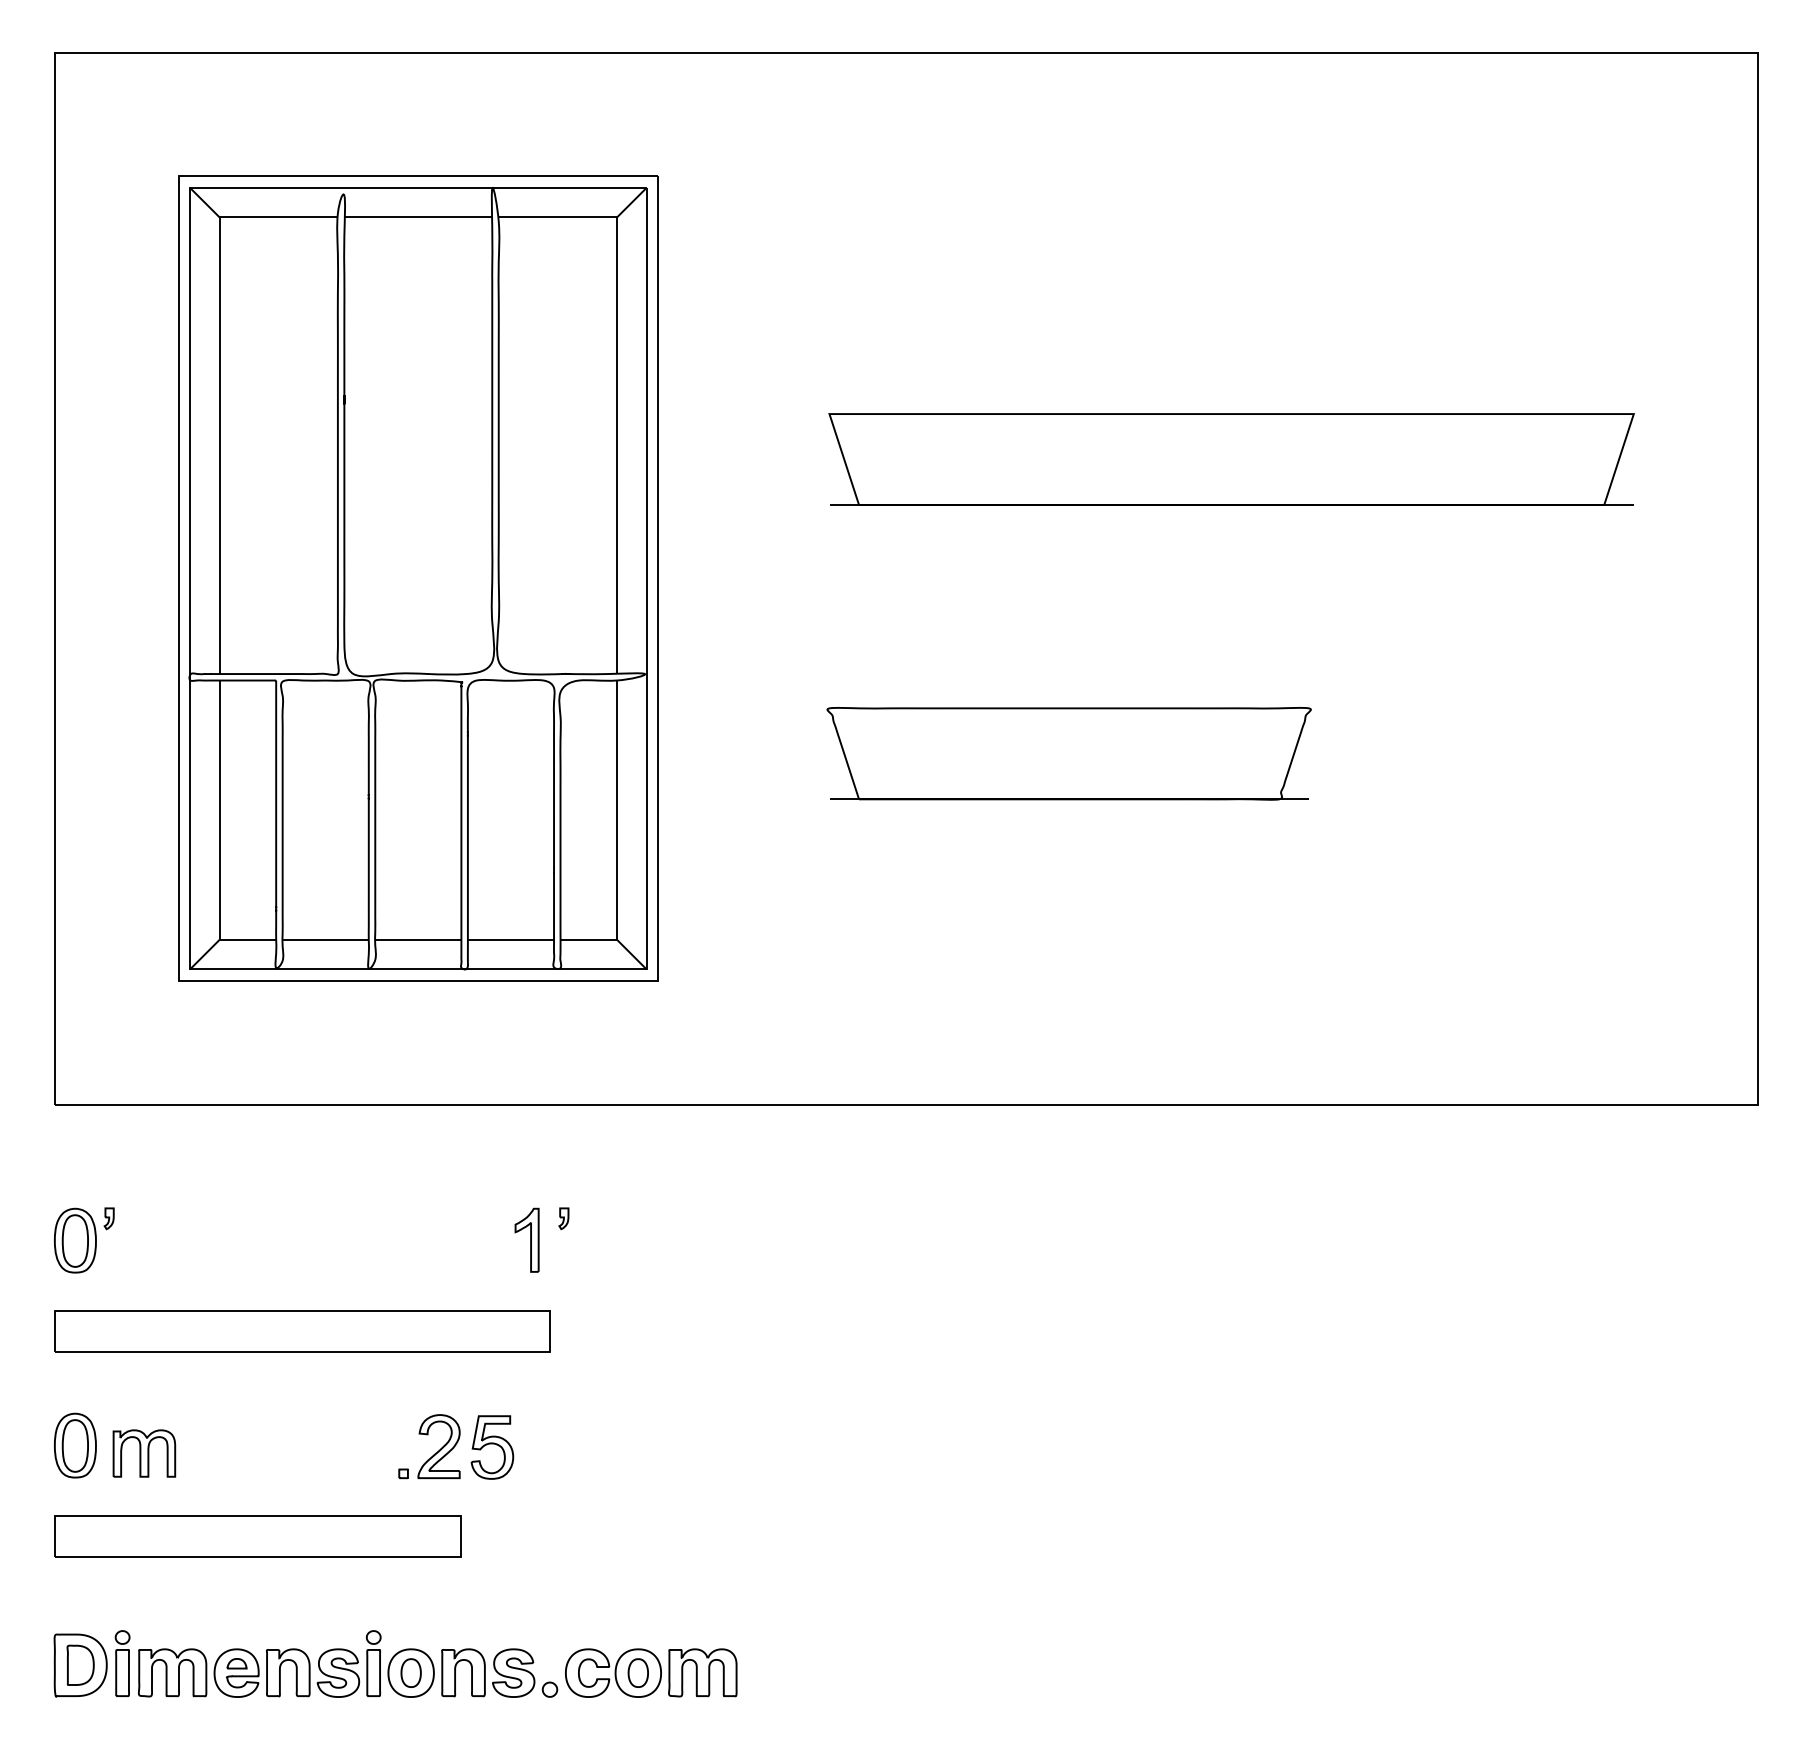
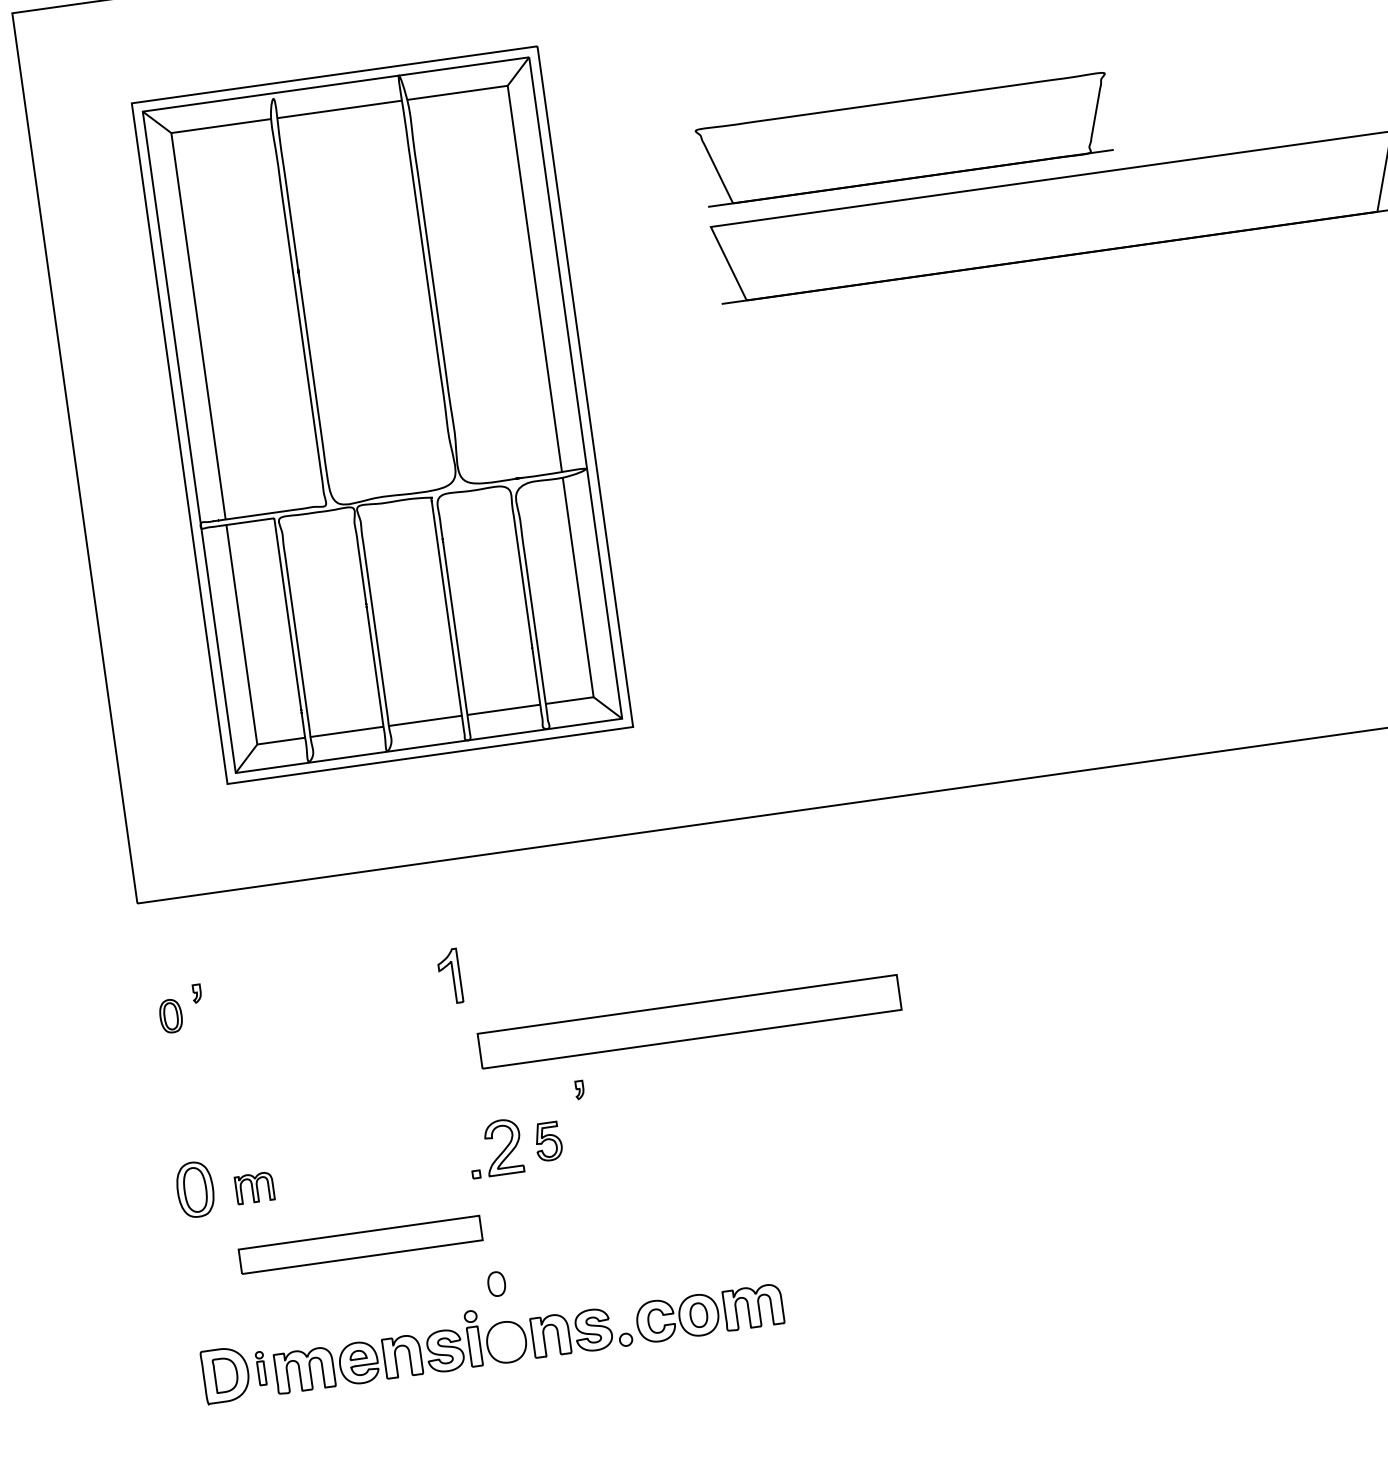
part: (1068, 753) -> (904, 139), moved
part: (563, 1218) -> (579, 1089), moved
part: (526, 1239) -> (449, 976), moved
part: (75, 1240) -> (171, 1016), size x0.6
part: (302, 1331) -> (689, 1021), moved
part: (492, 1447) -> (548, 1141), size x0.7
part: (144, 1453) -> (254, 1188), size x0.7
part: (257, 1536) -> (360, 1244), size x0.7
part: (122, 1663) -> (261, 1368), size x0.6
part: (410, 1672) -> (496, 1283), moved

